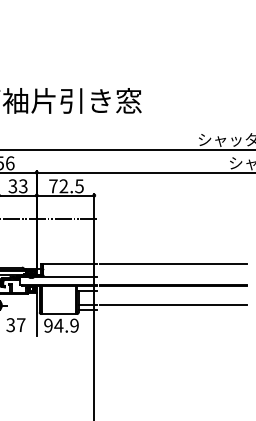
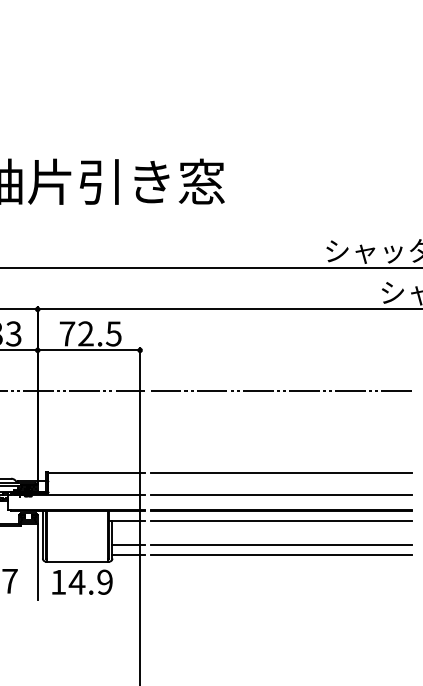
line: (173, 218) -> (281, 391), added
line: (173, 276) -> (281, 494), added
line: (173, 291) -> (281, 521), added
line: (173, 310) -> (281, 555), added
text: (48, 325) -> (58, 581), 94.9 -> 14.9

